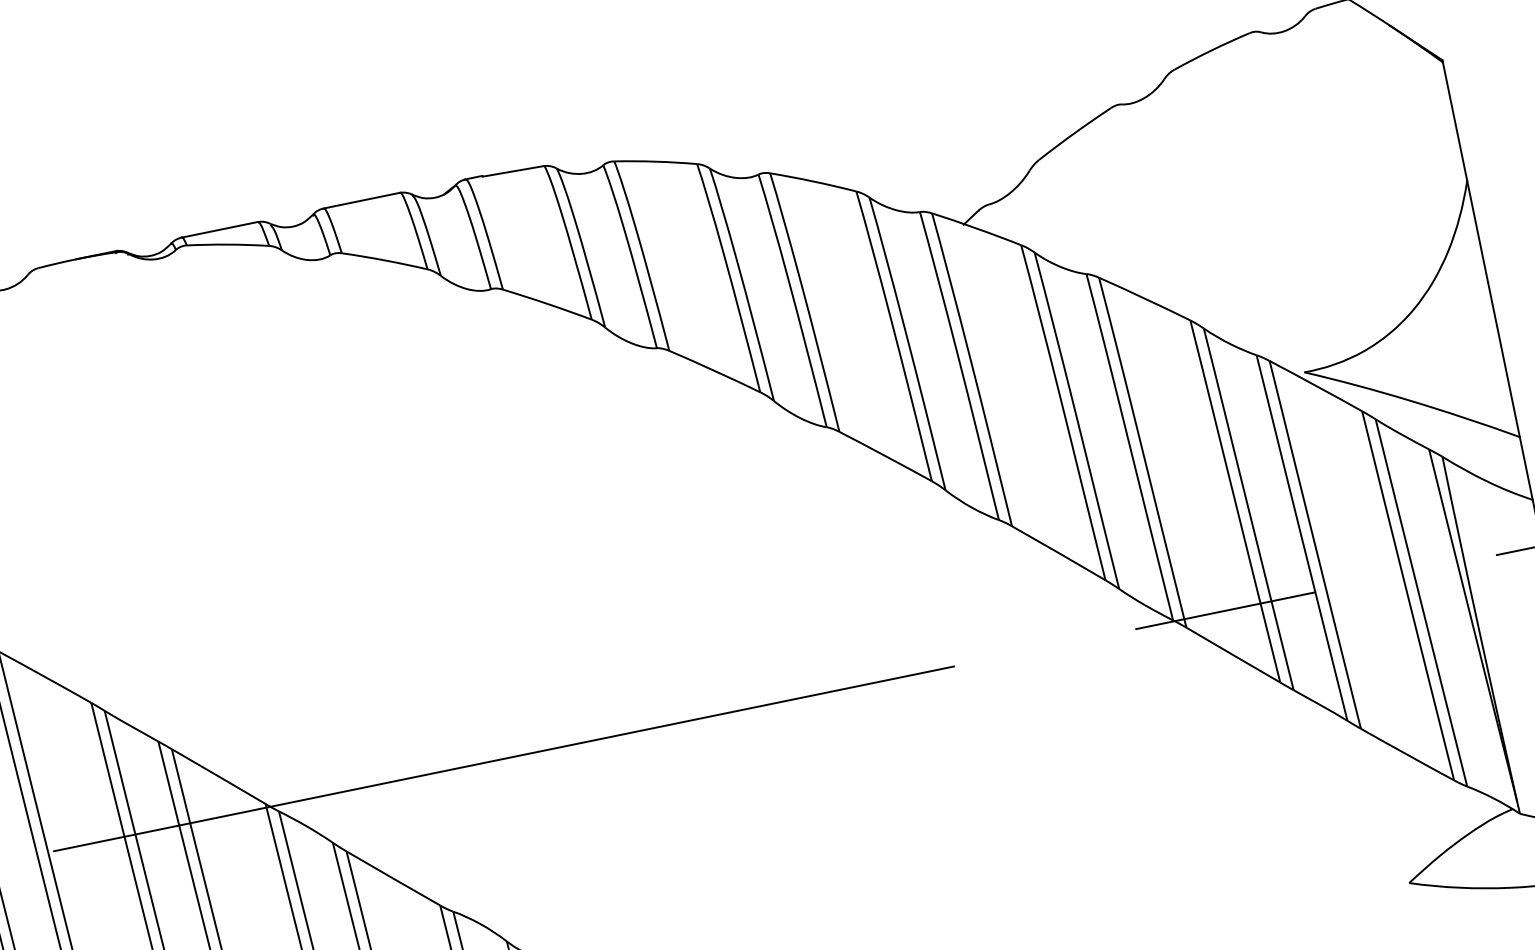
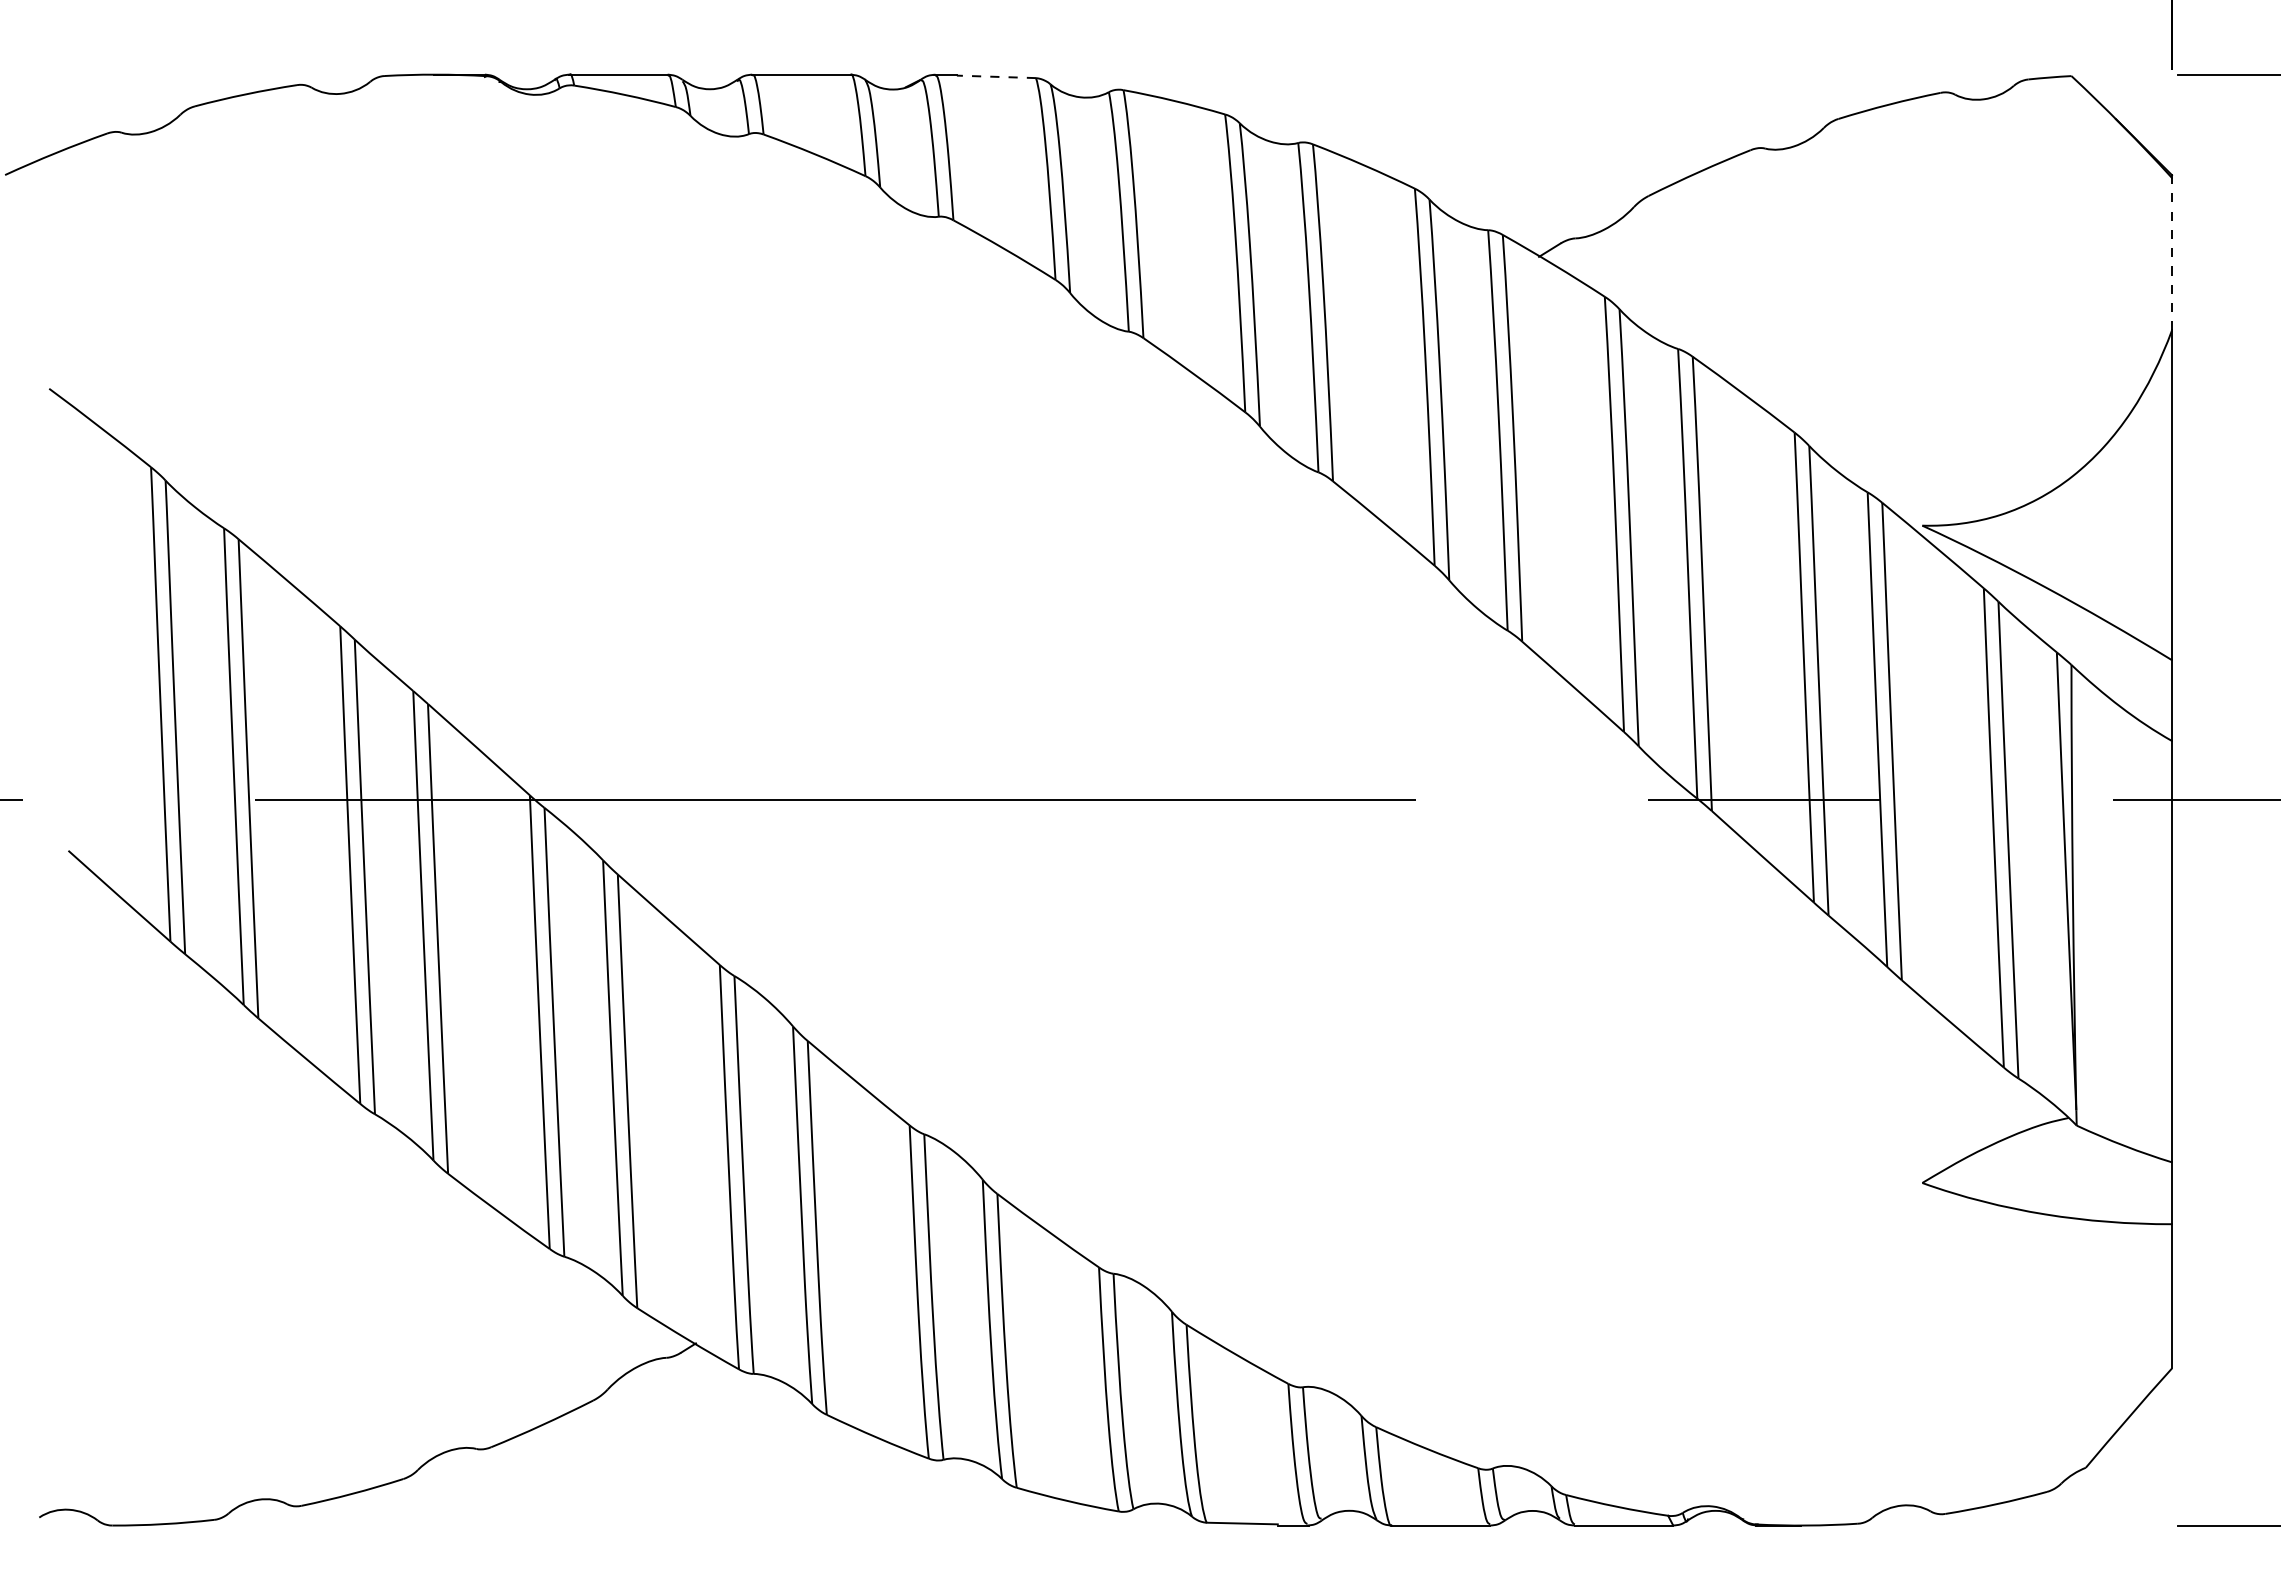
line: (1455, 121) -> (2172, 253), solid -> dashed
line: (513, 171) -> (996, 76), solid -> dashed

